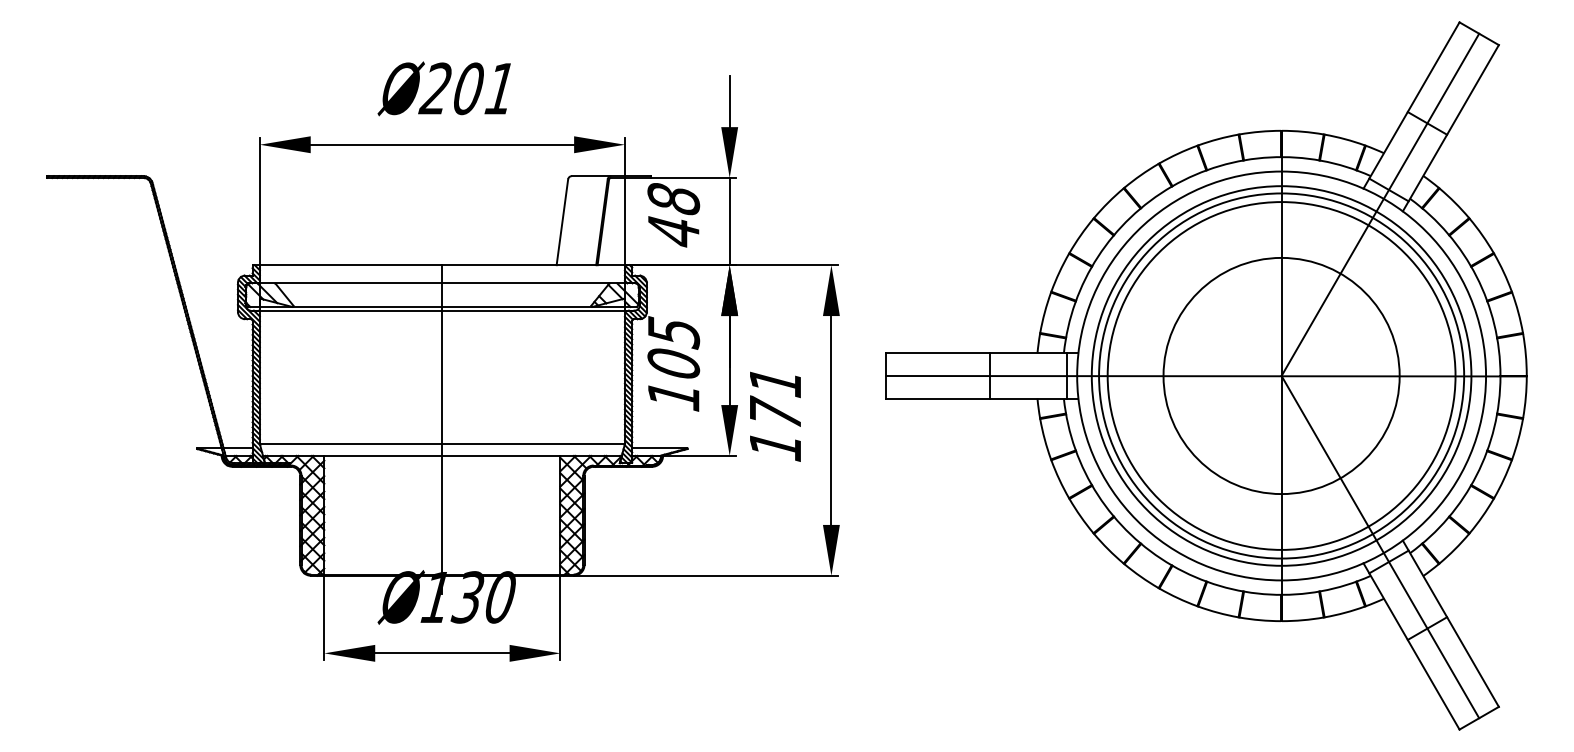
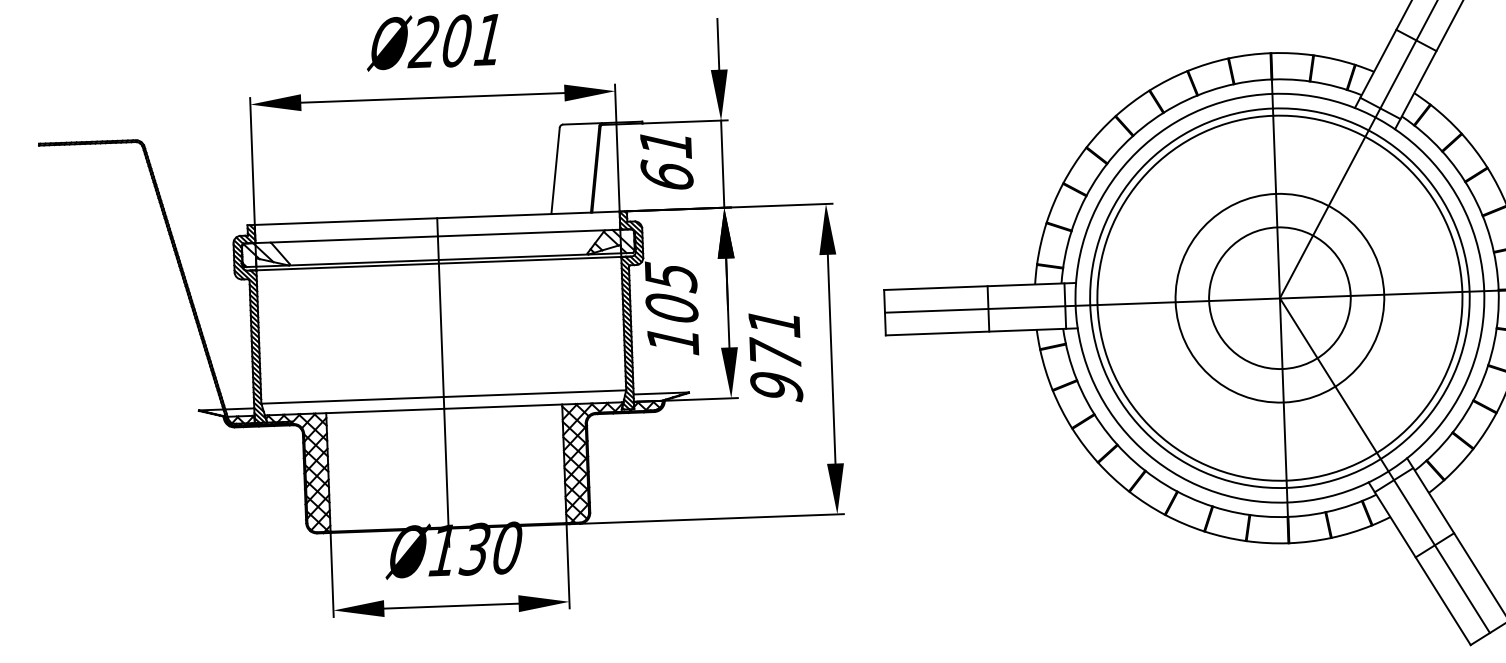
text: (673, 215) -> (666, 160), 48 -> 61
circle: (1281, 375) -> (1279, 297), size x0.6
circle: (1281, 375) -> (1279, 297), size x0.6
text: (775, 446) -> (776, 387), 171 -> 971

